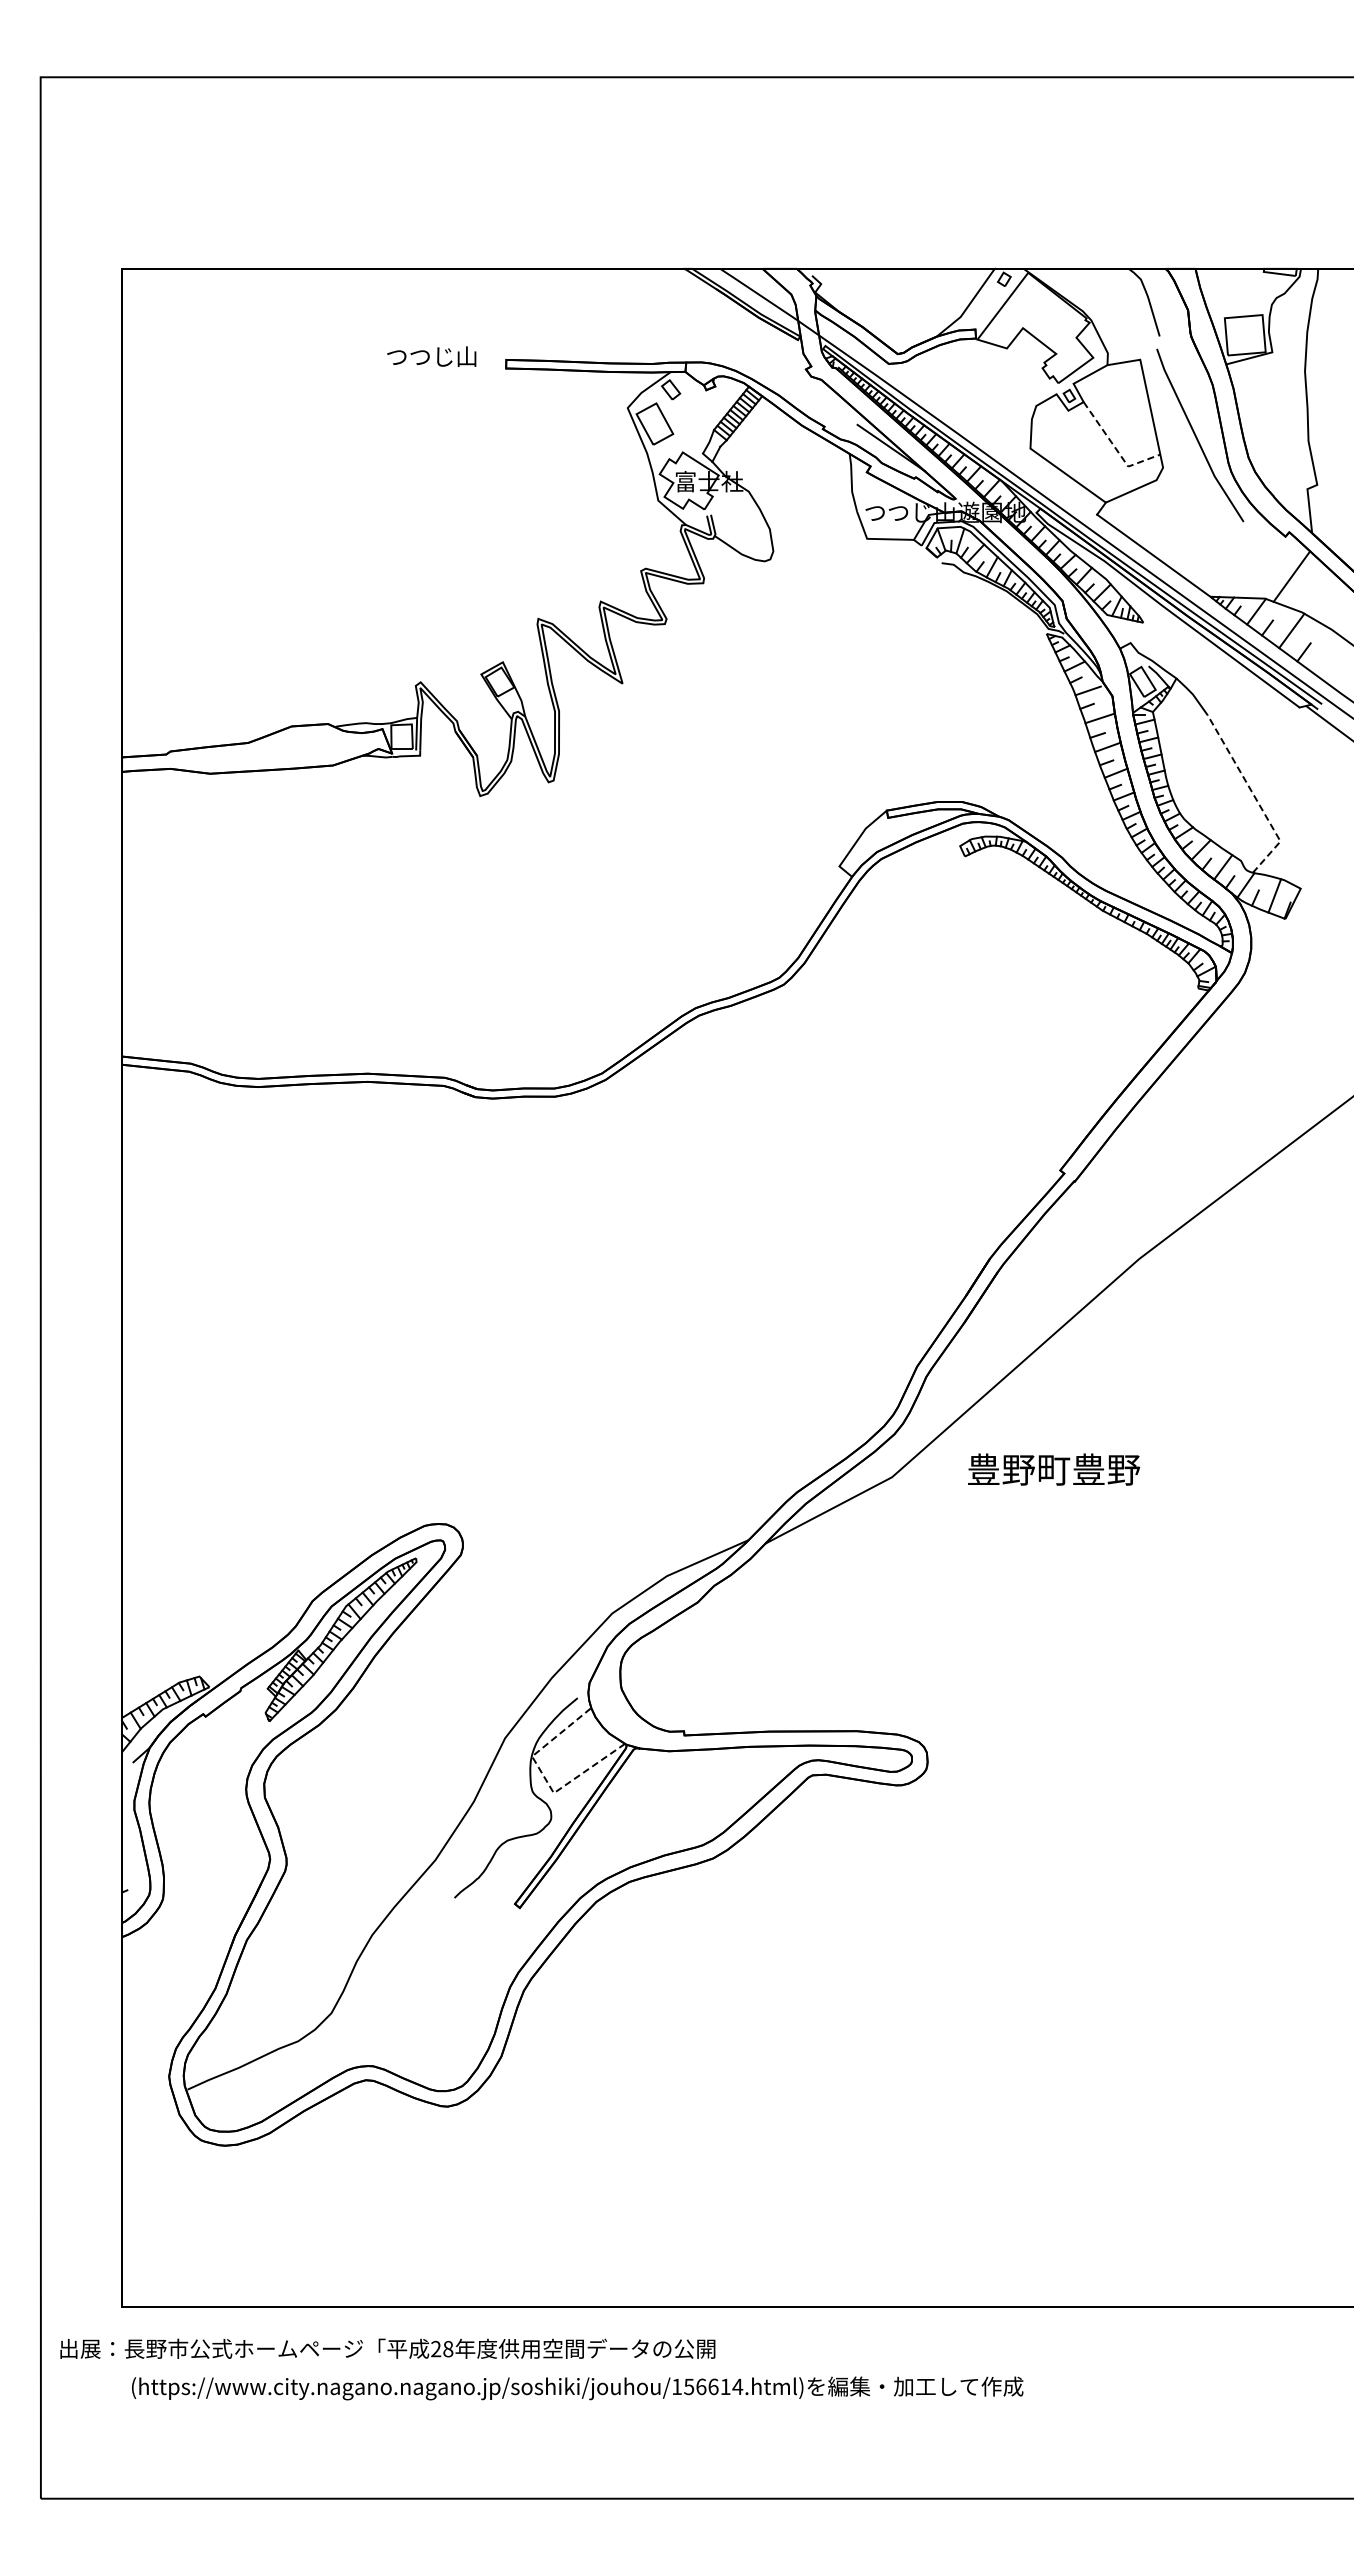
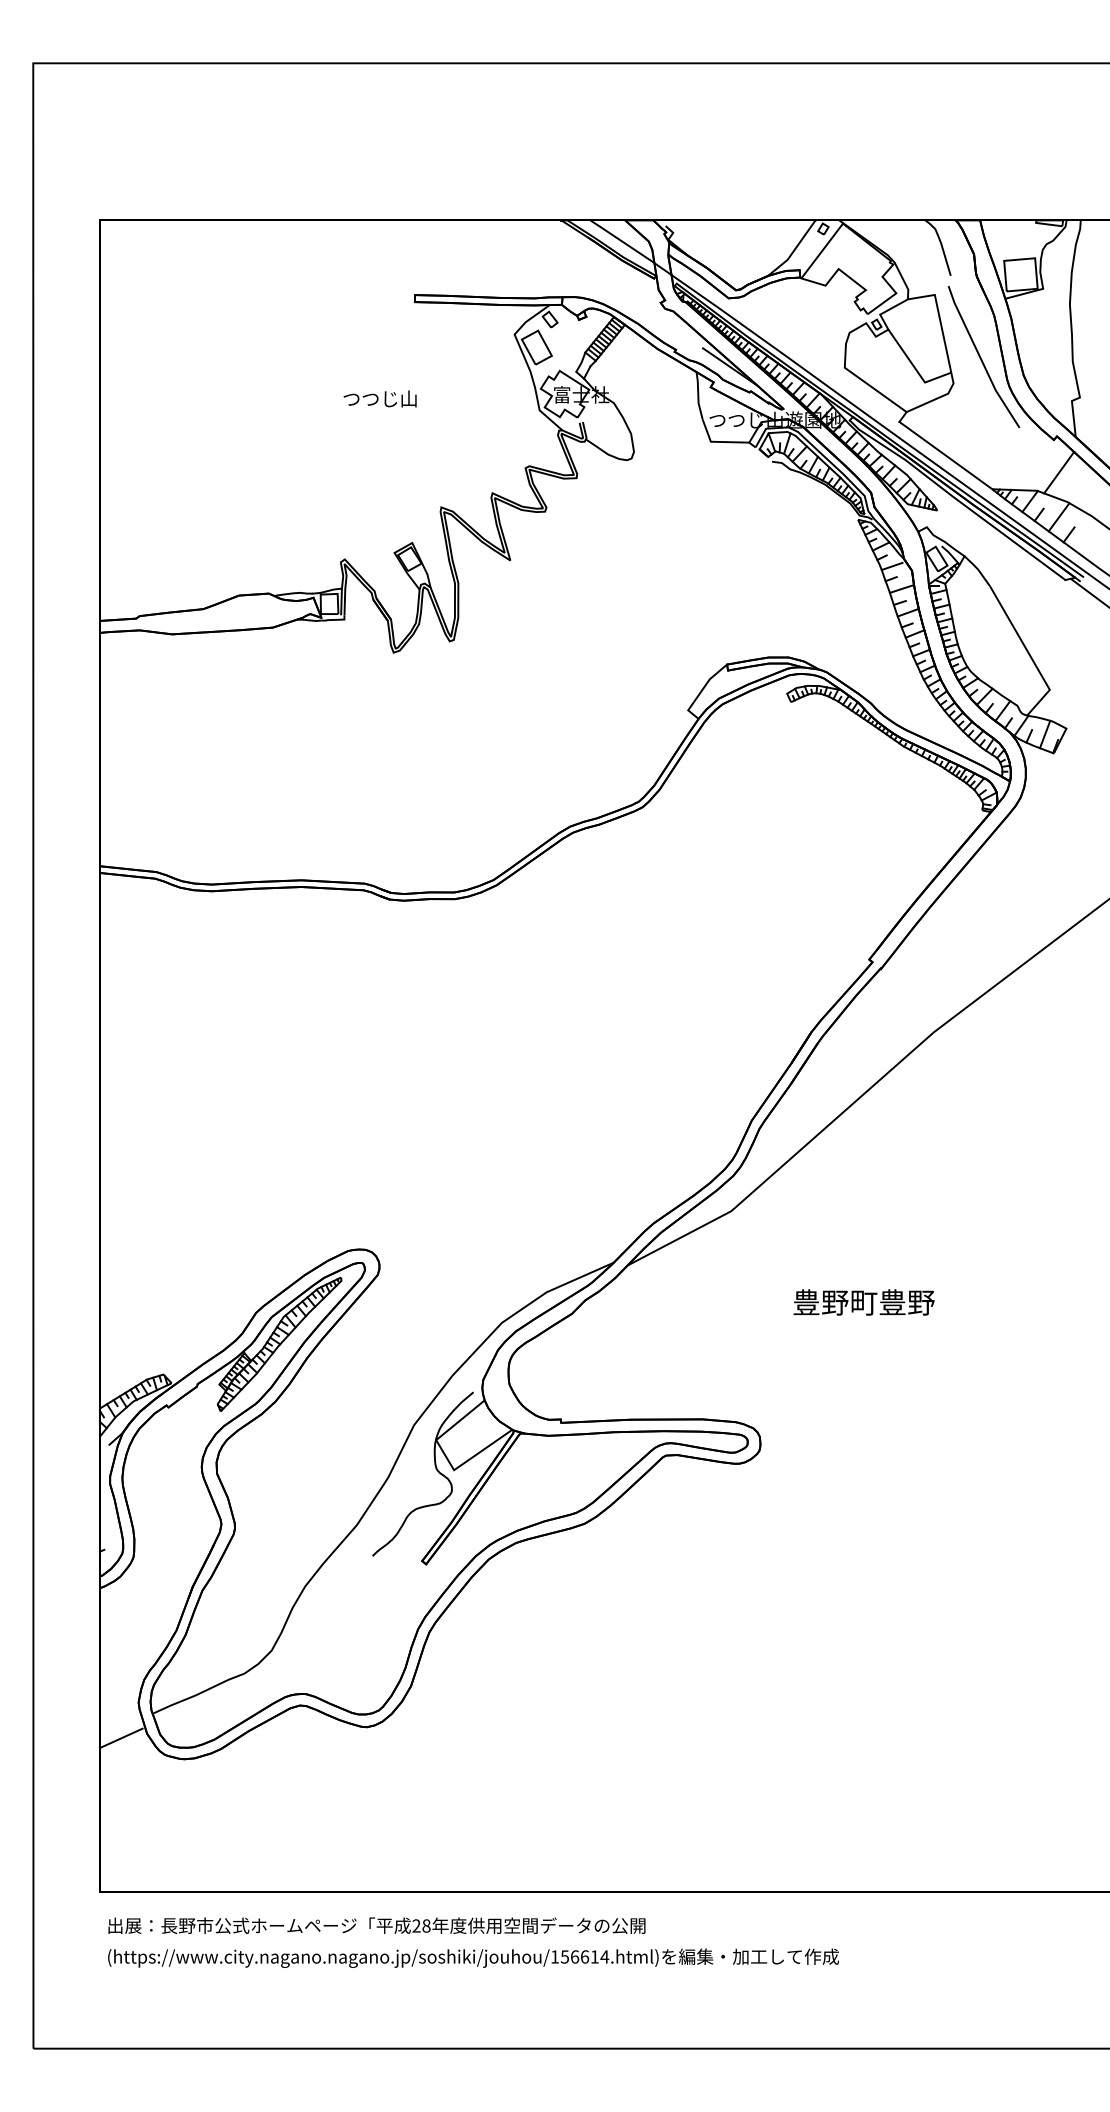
text: (431, 356) -> (379, 398), moved
line: (1116, 449) -> (915, 368), dashed -> solid
line: (1254, 796) -> (1028, 653), dashed -> solid
text: (1054, 1469) -> (864, 1302), moved
line: (545, 1778) -> (447, 1458), dashed -> solid
line: (148, 2120) -> (121, 1738), added
text: (387, 2348) -> (376, 1925), moved

